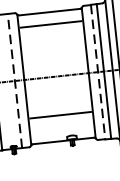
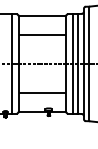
line: (49, 24) -> (41, 35), moved
line: (98, 71) -> (73, 63), dashed -> solid
line: (14, 80) -> (11, 63), dashed -> solid

